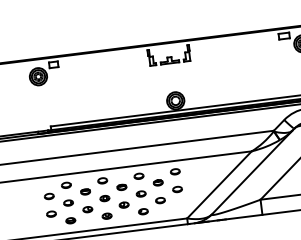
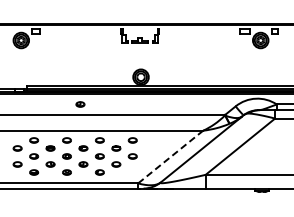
part: (112, 139) -> (80, 104), added
line: (219, 185) -> (170, 157), solid -> dashed

